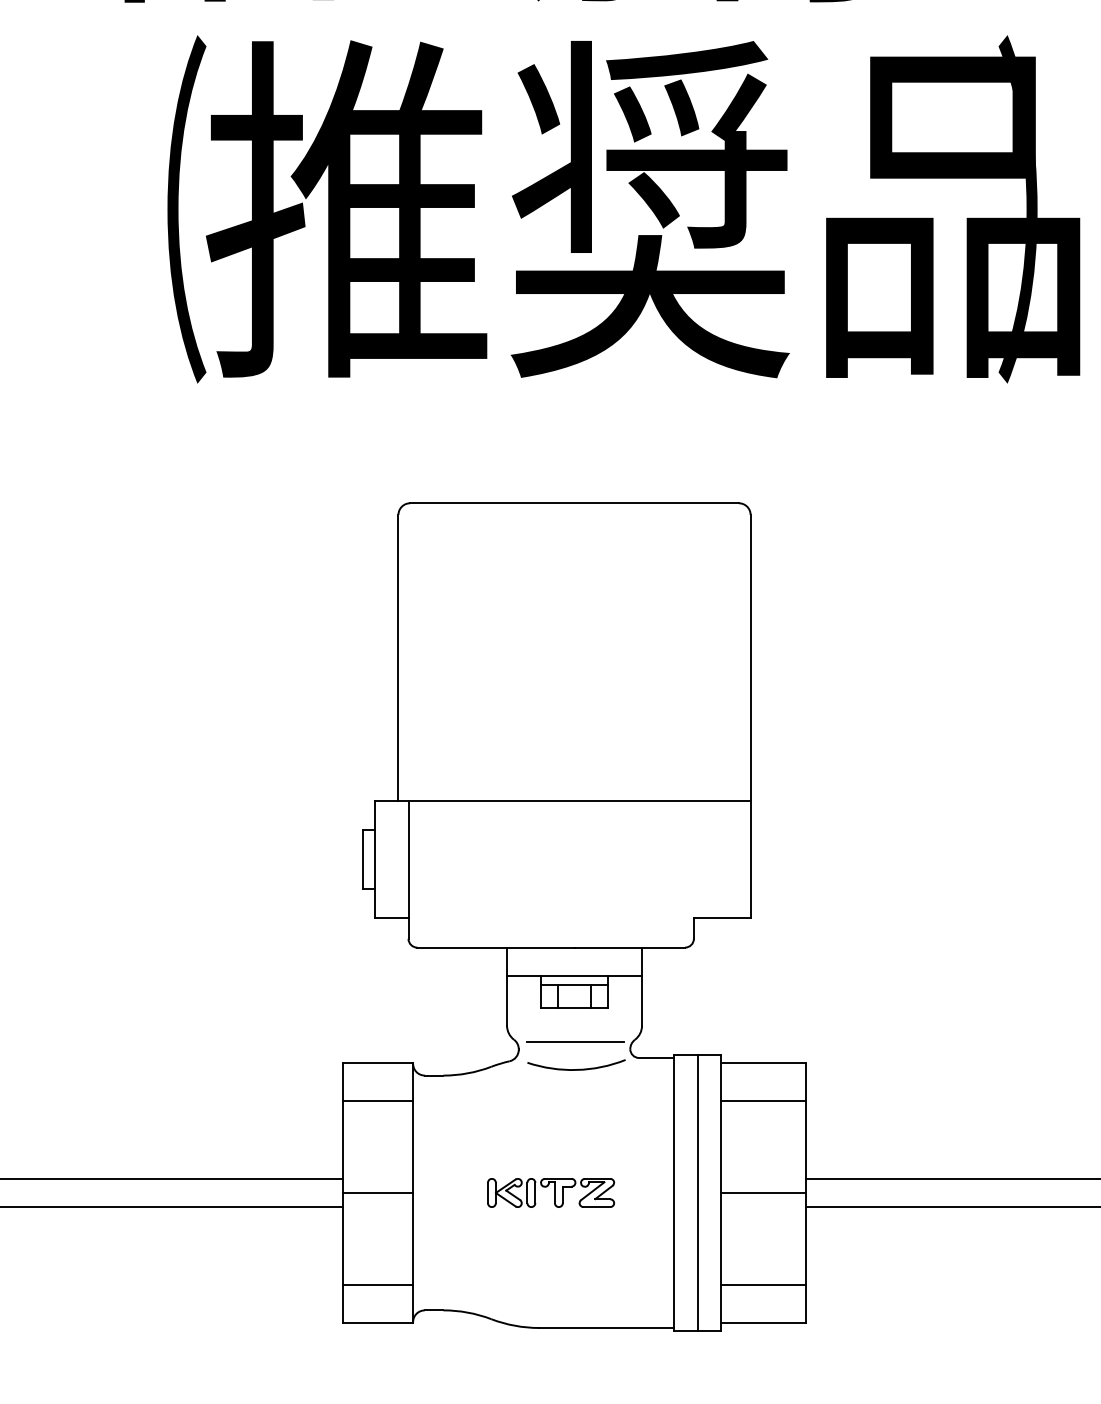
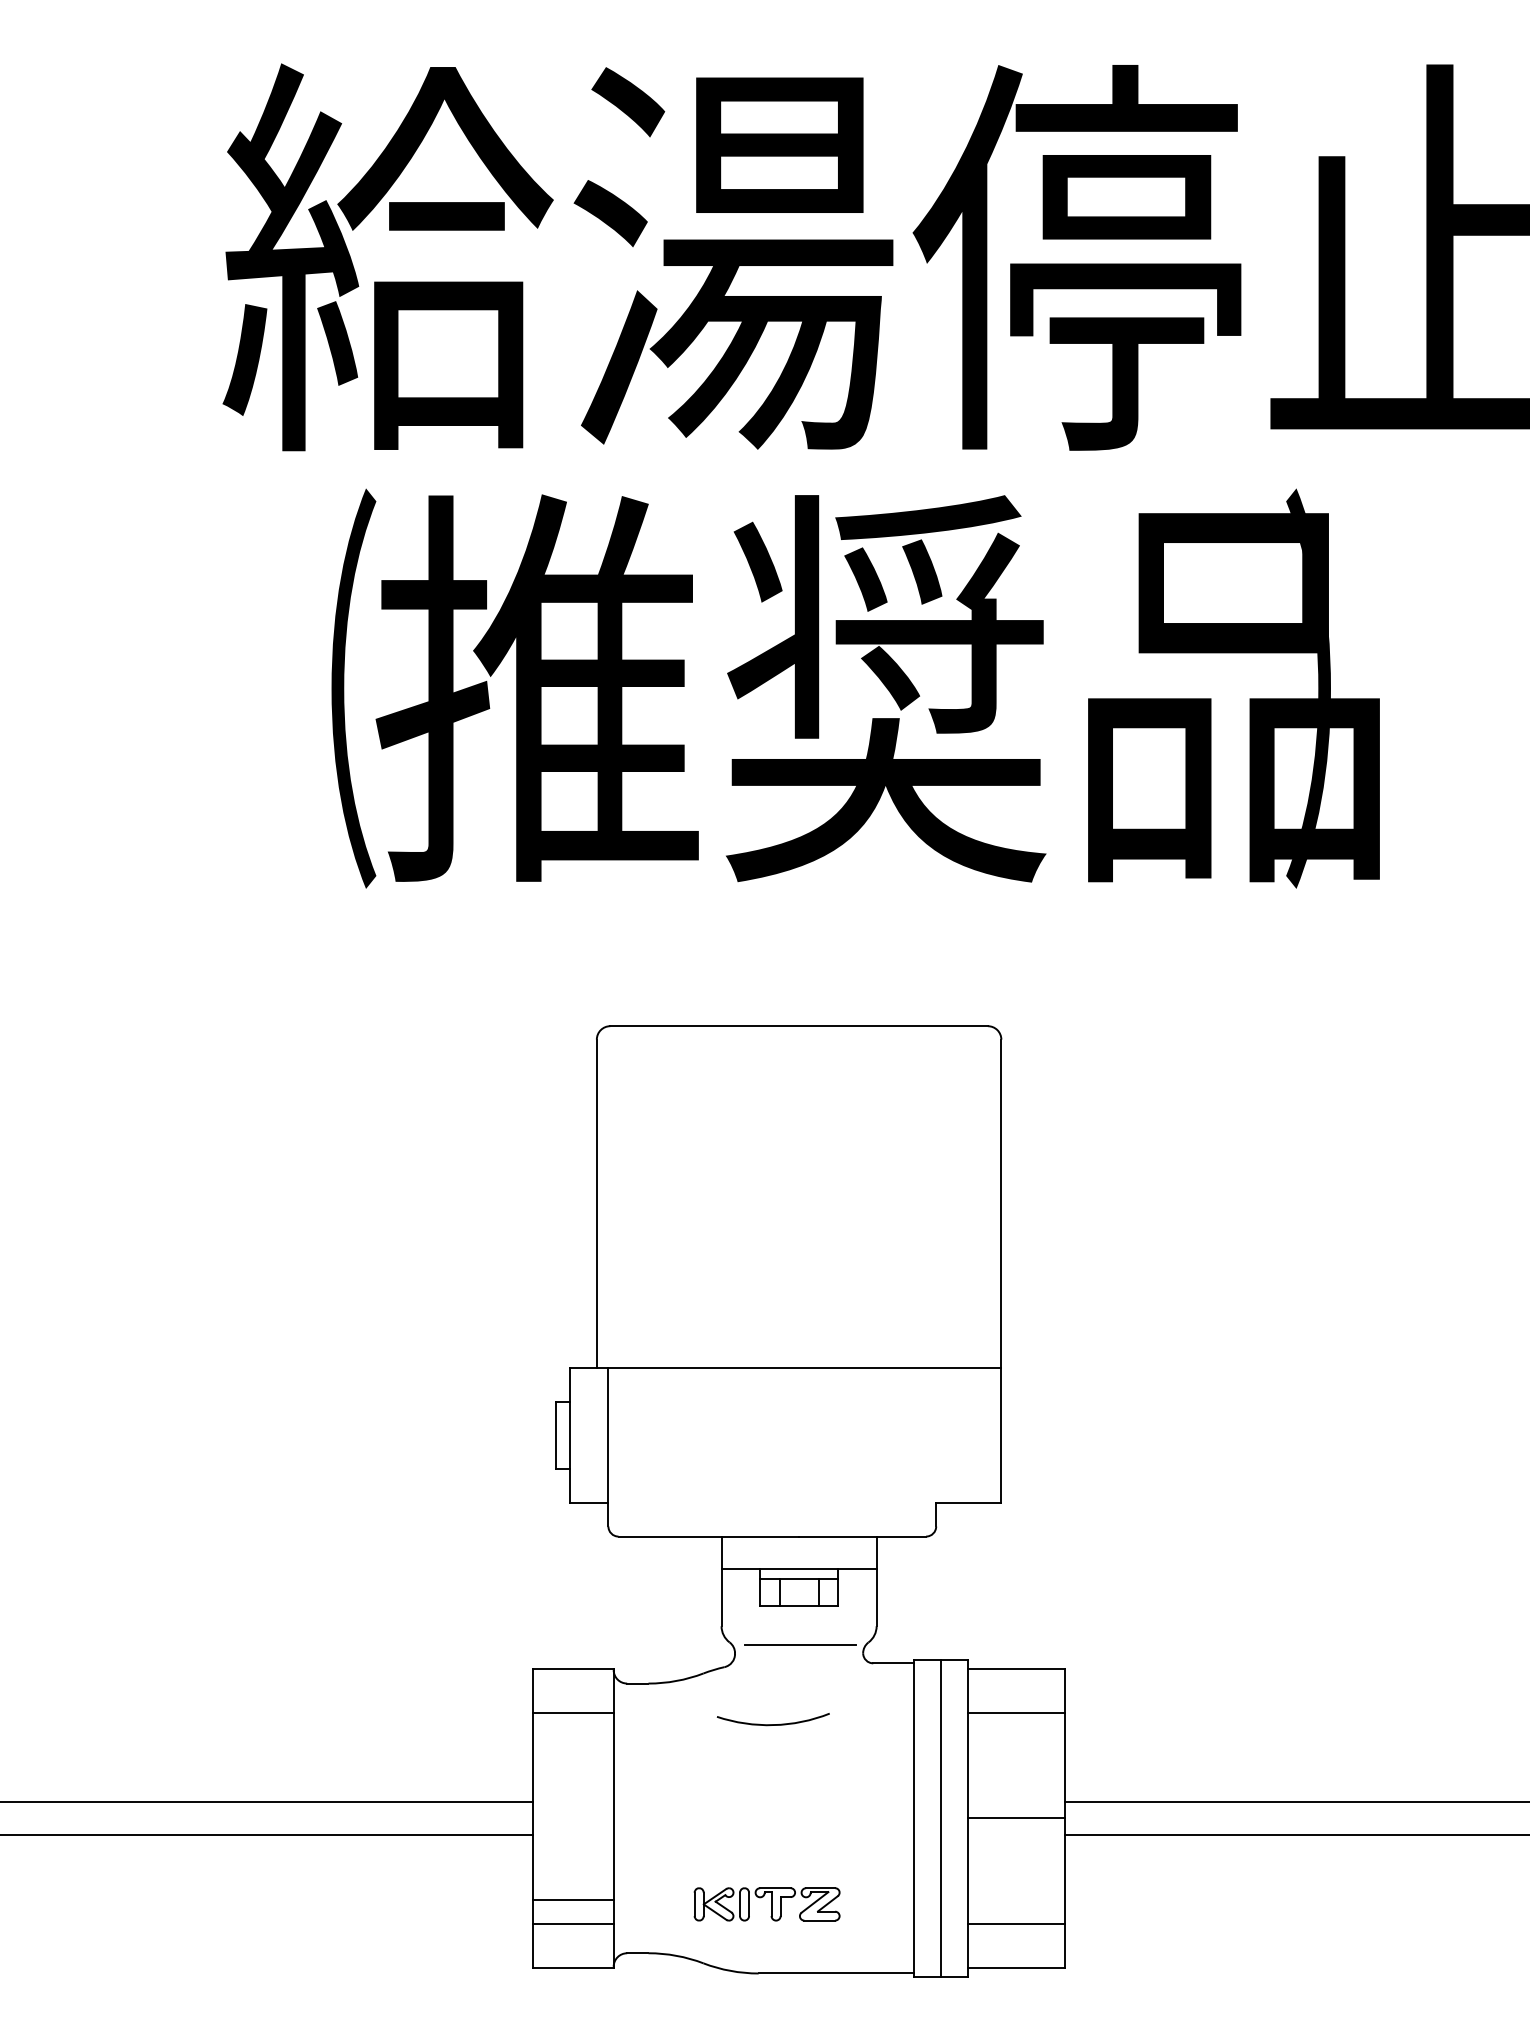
arc: (575, 1069) -> (772, 1724), moved
line: (377, 1193) -> (572, 1900), moved
part: (550, 1193) -> (766, 1904), moved

